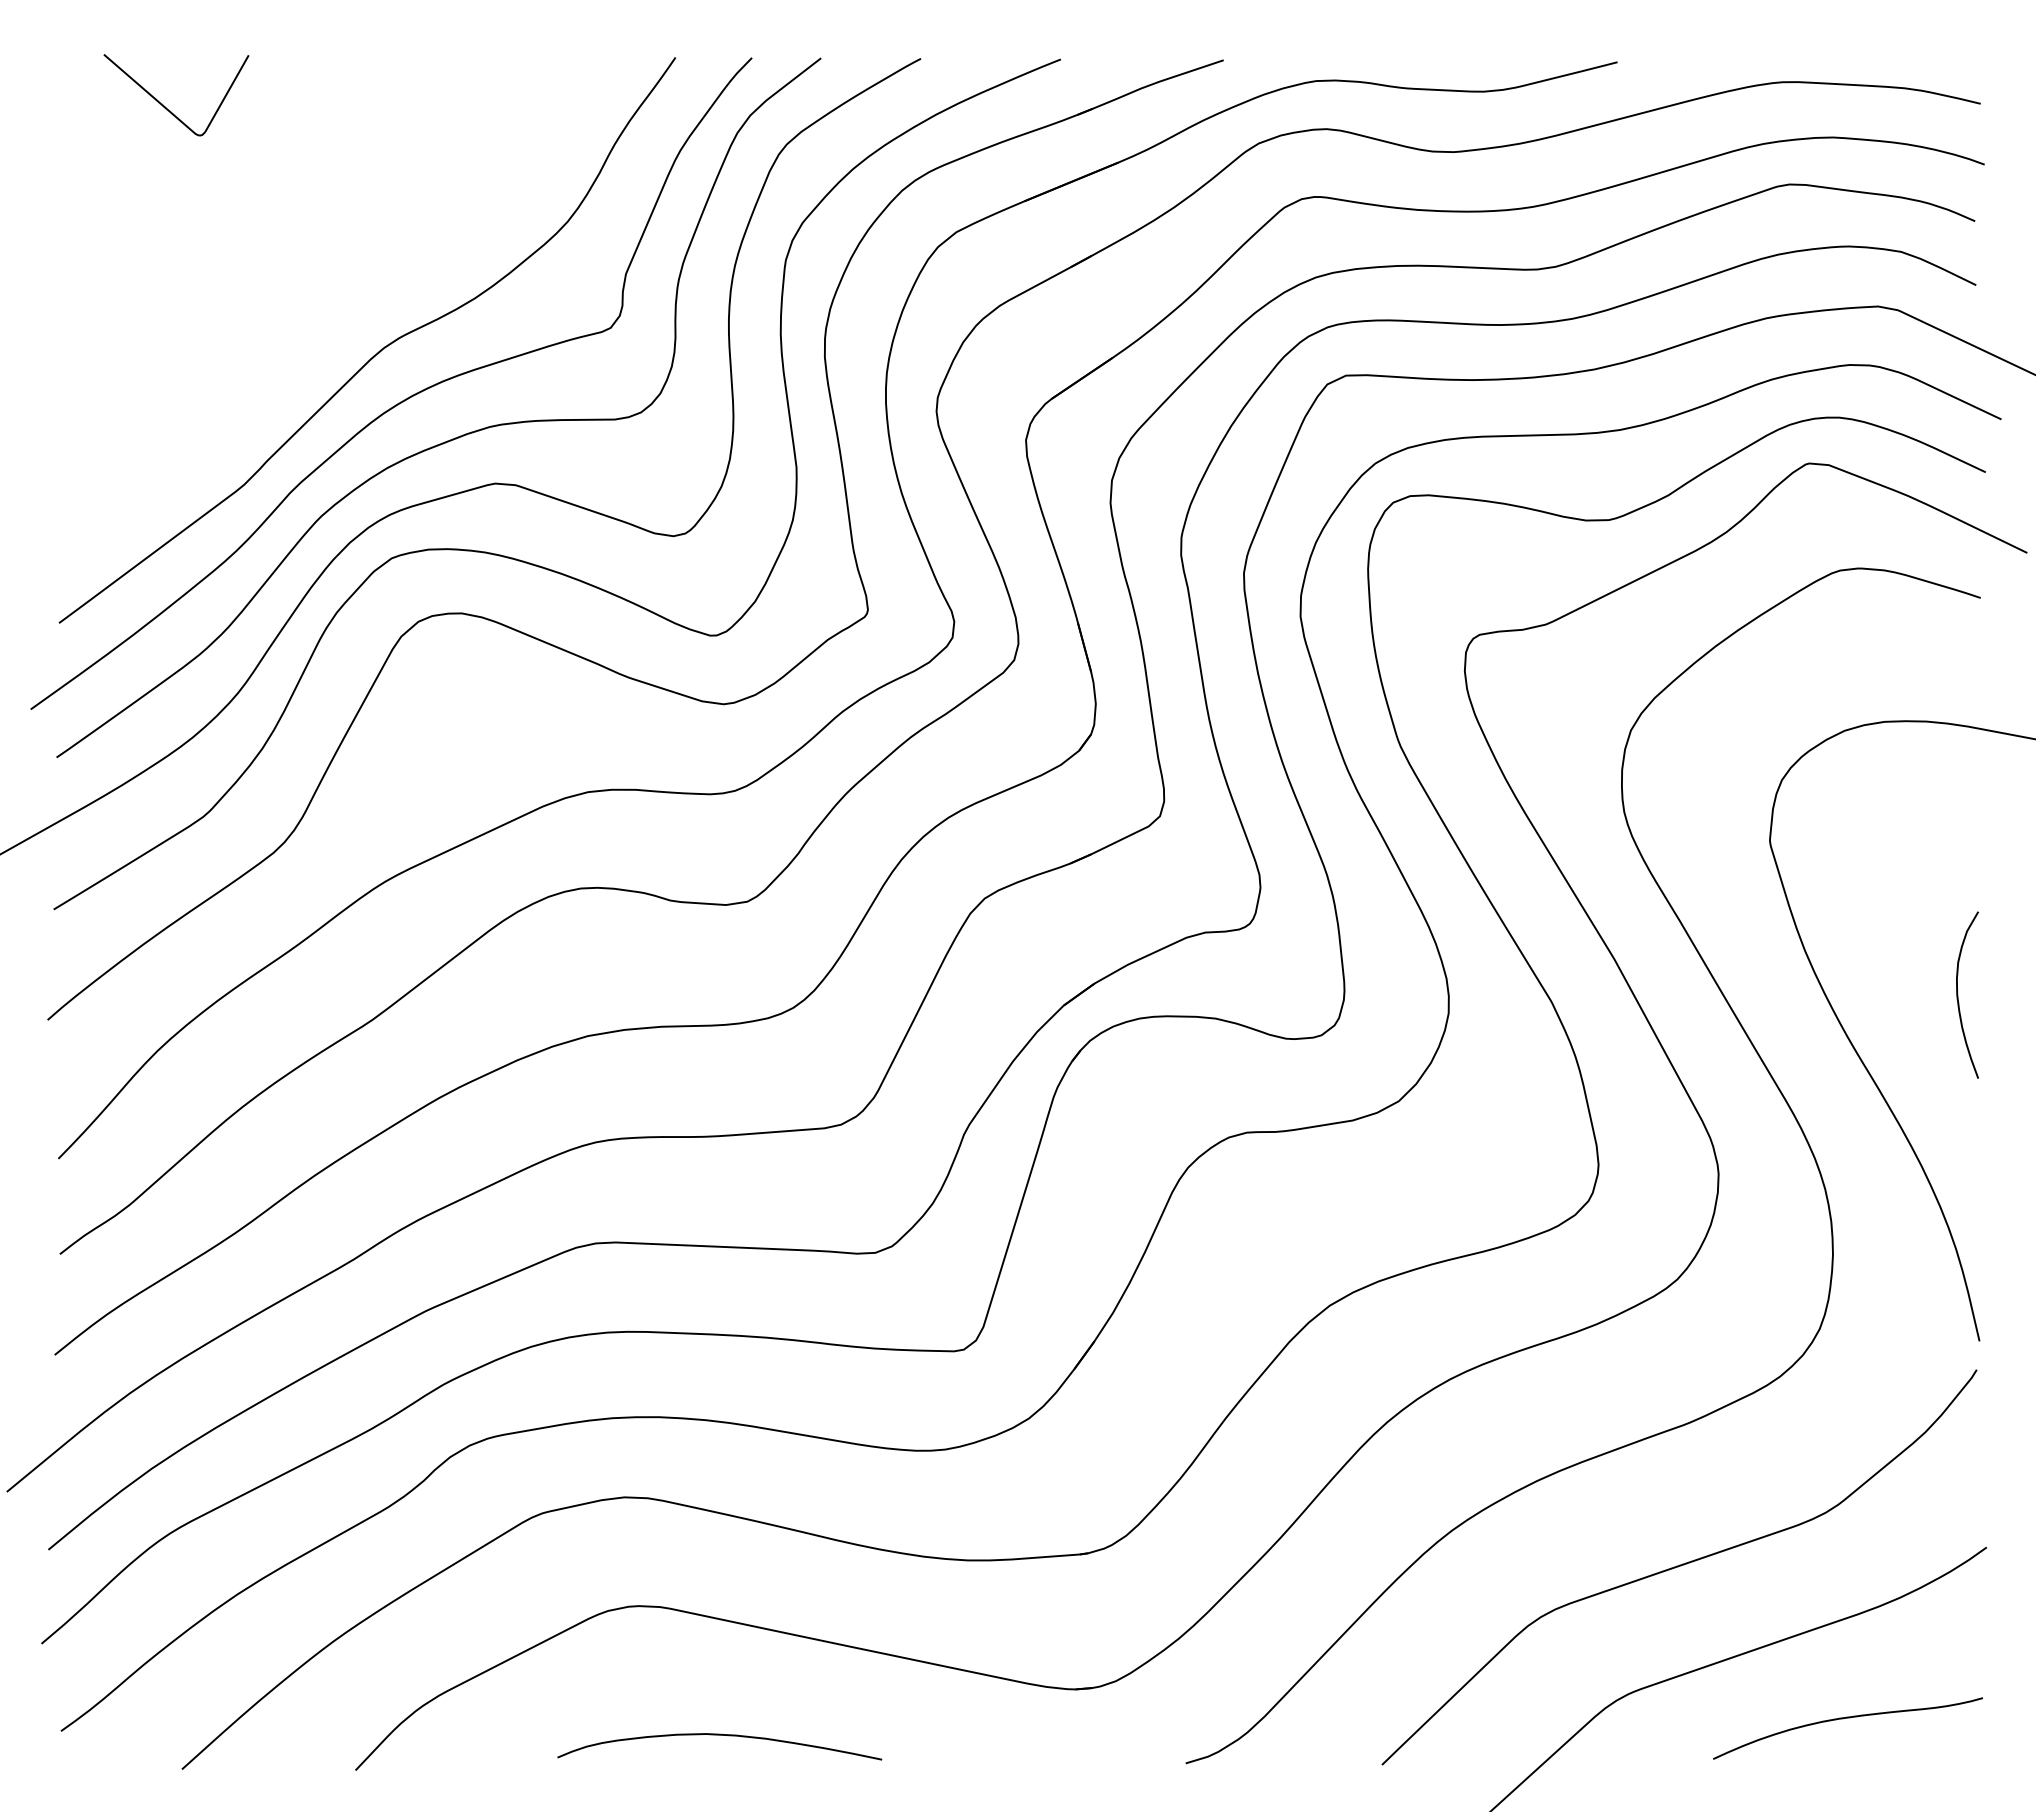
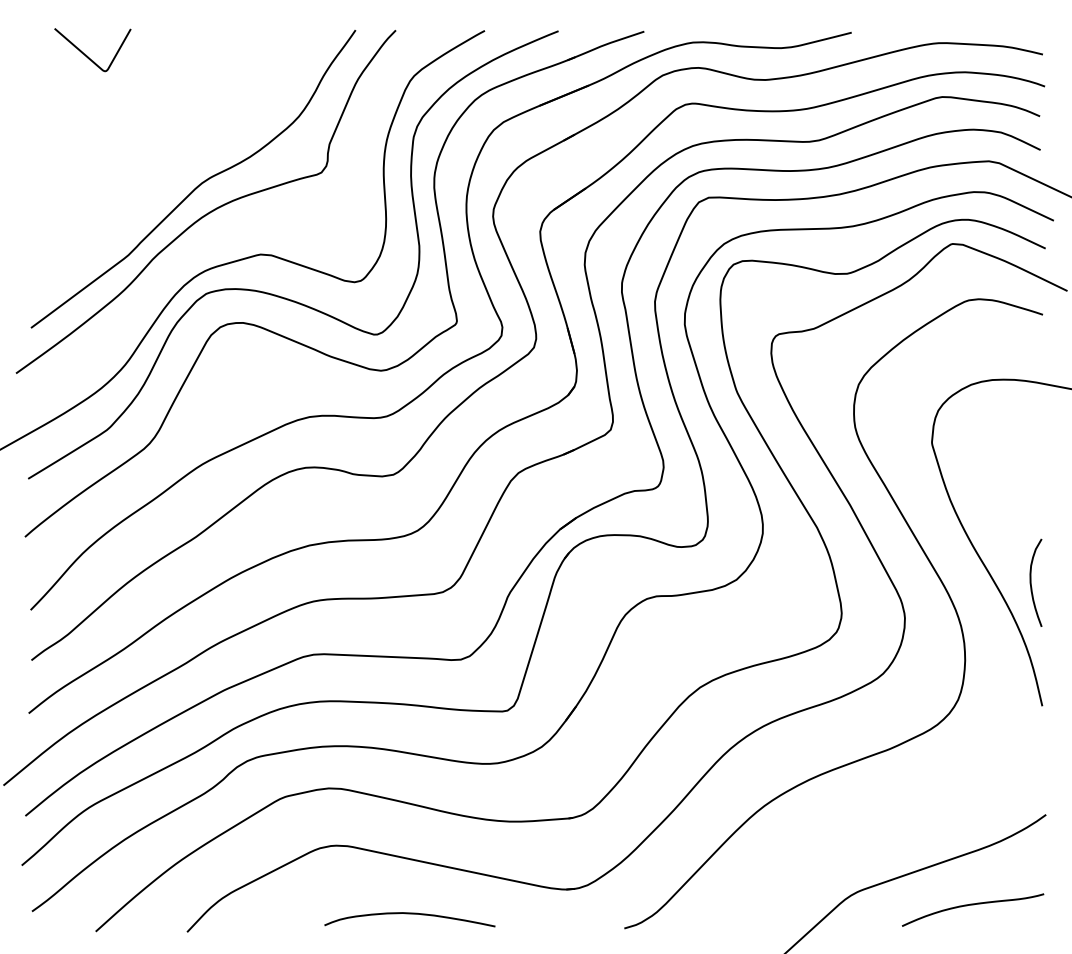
curve: (451, 437) -> (237, 230), removed
curve: (1958, 994) -> (1031, 582), moved
curve: (1679, 1567) -> (884, 825), removed
curve: (718, 1736) -> (409, 914), moved

